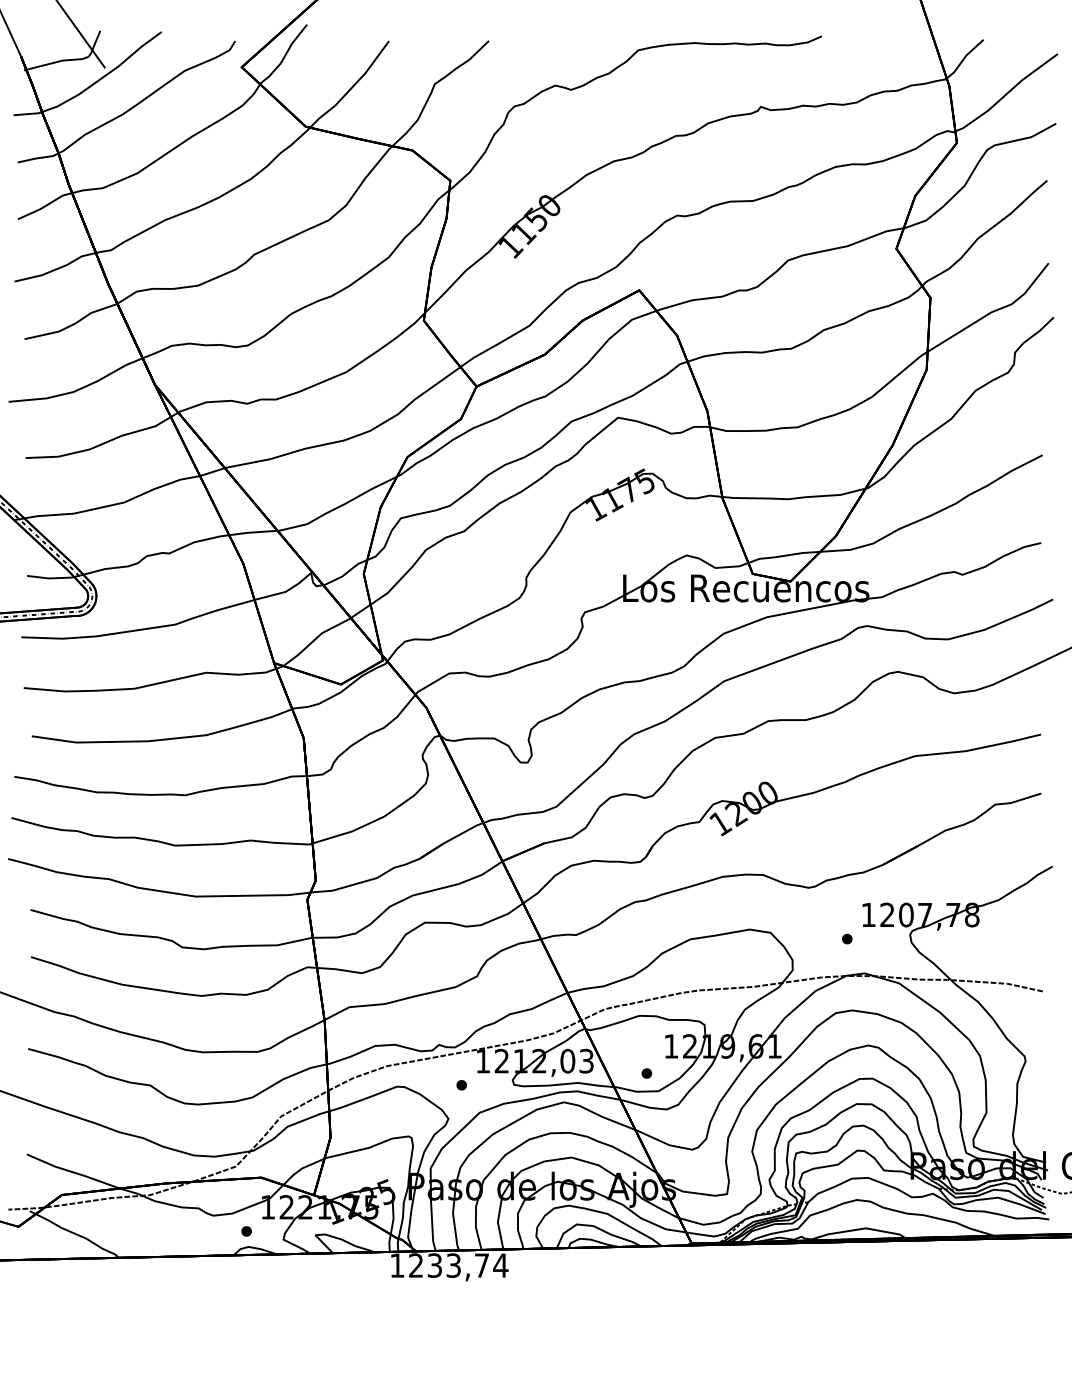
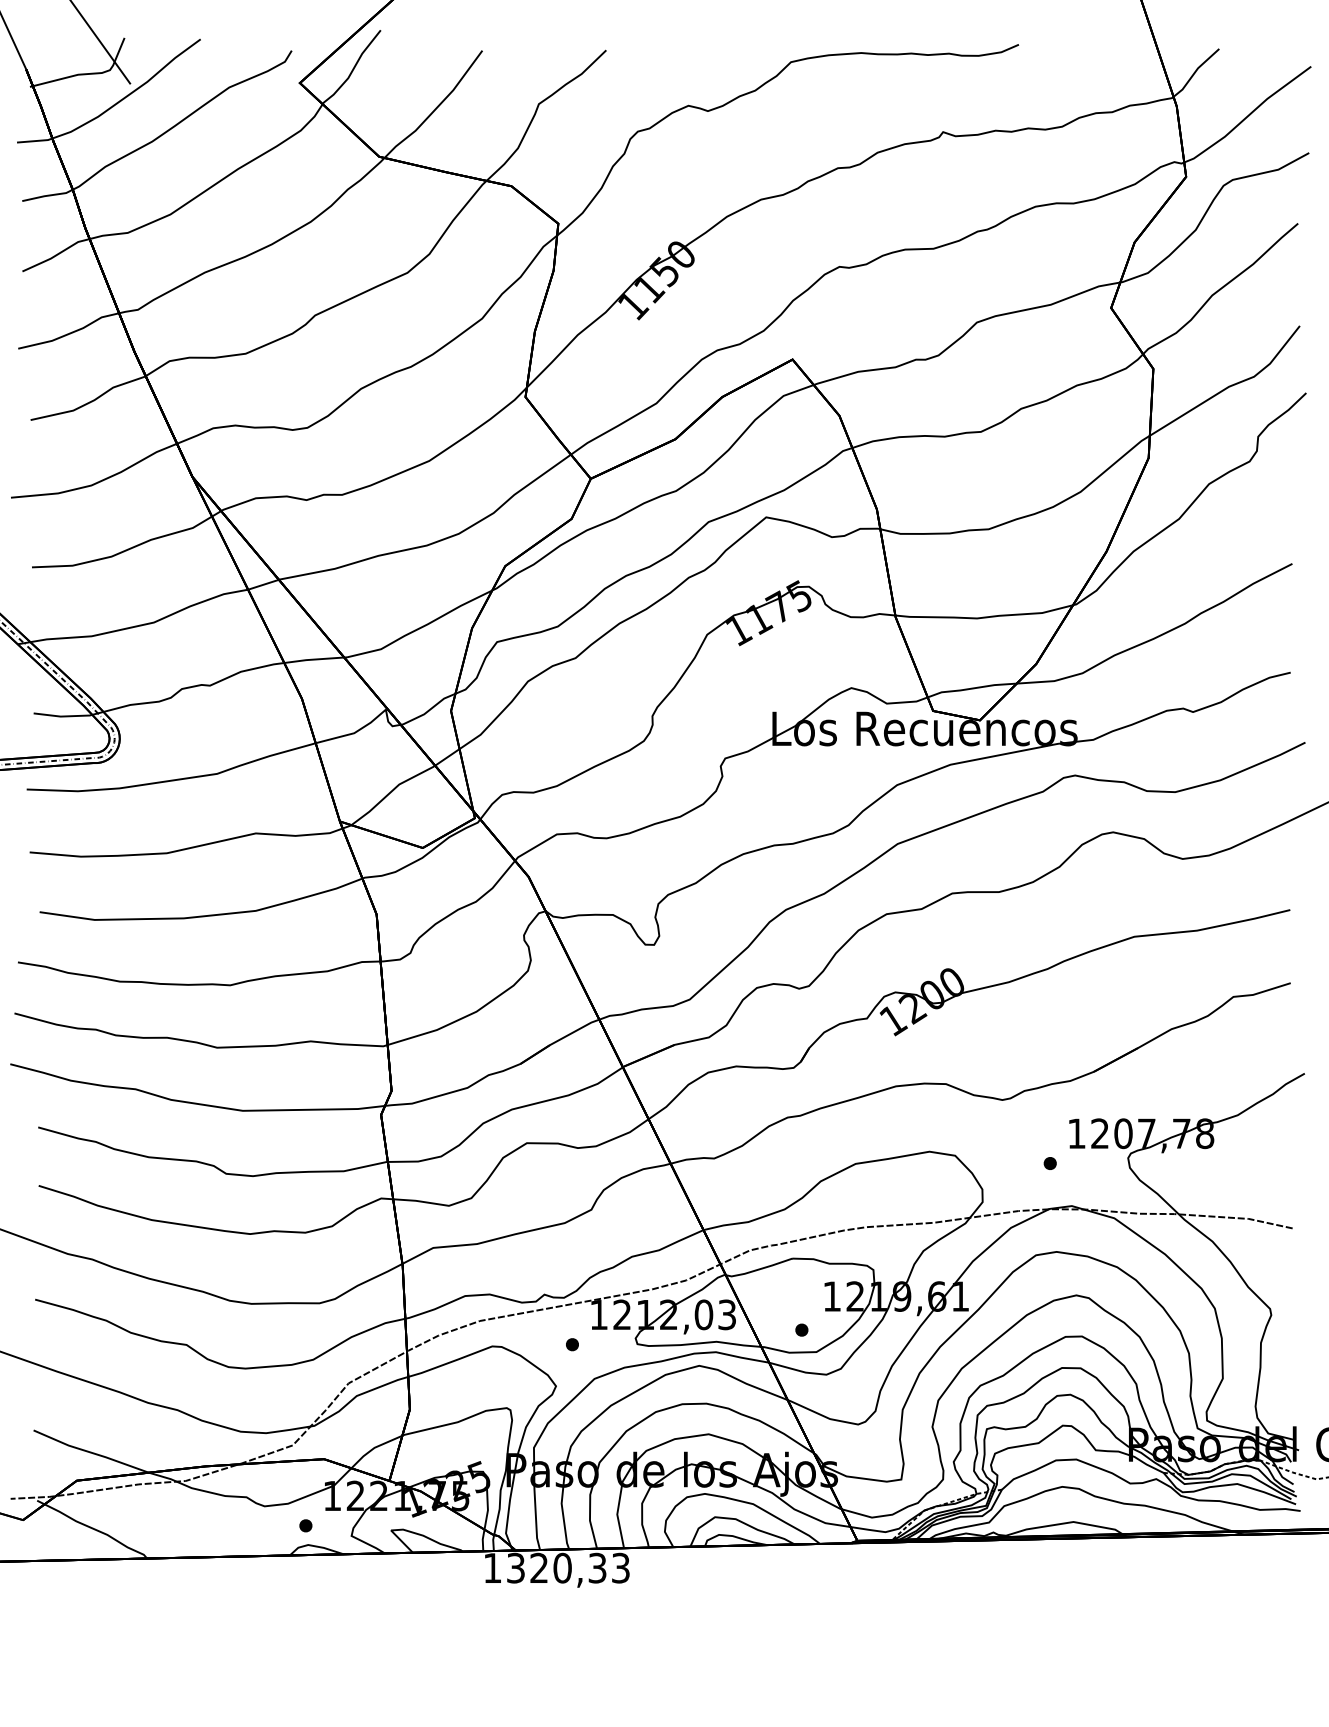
text: (458, 1265) -> (568, 1567), 1233,74 -> 1320,33

